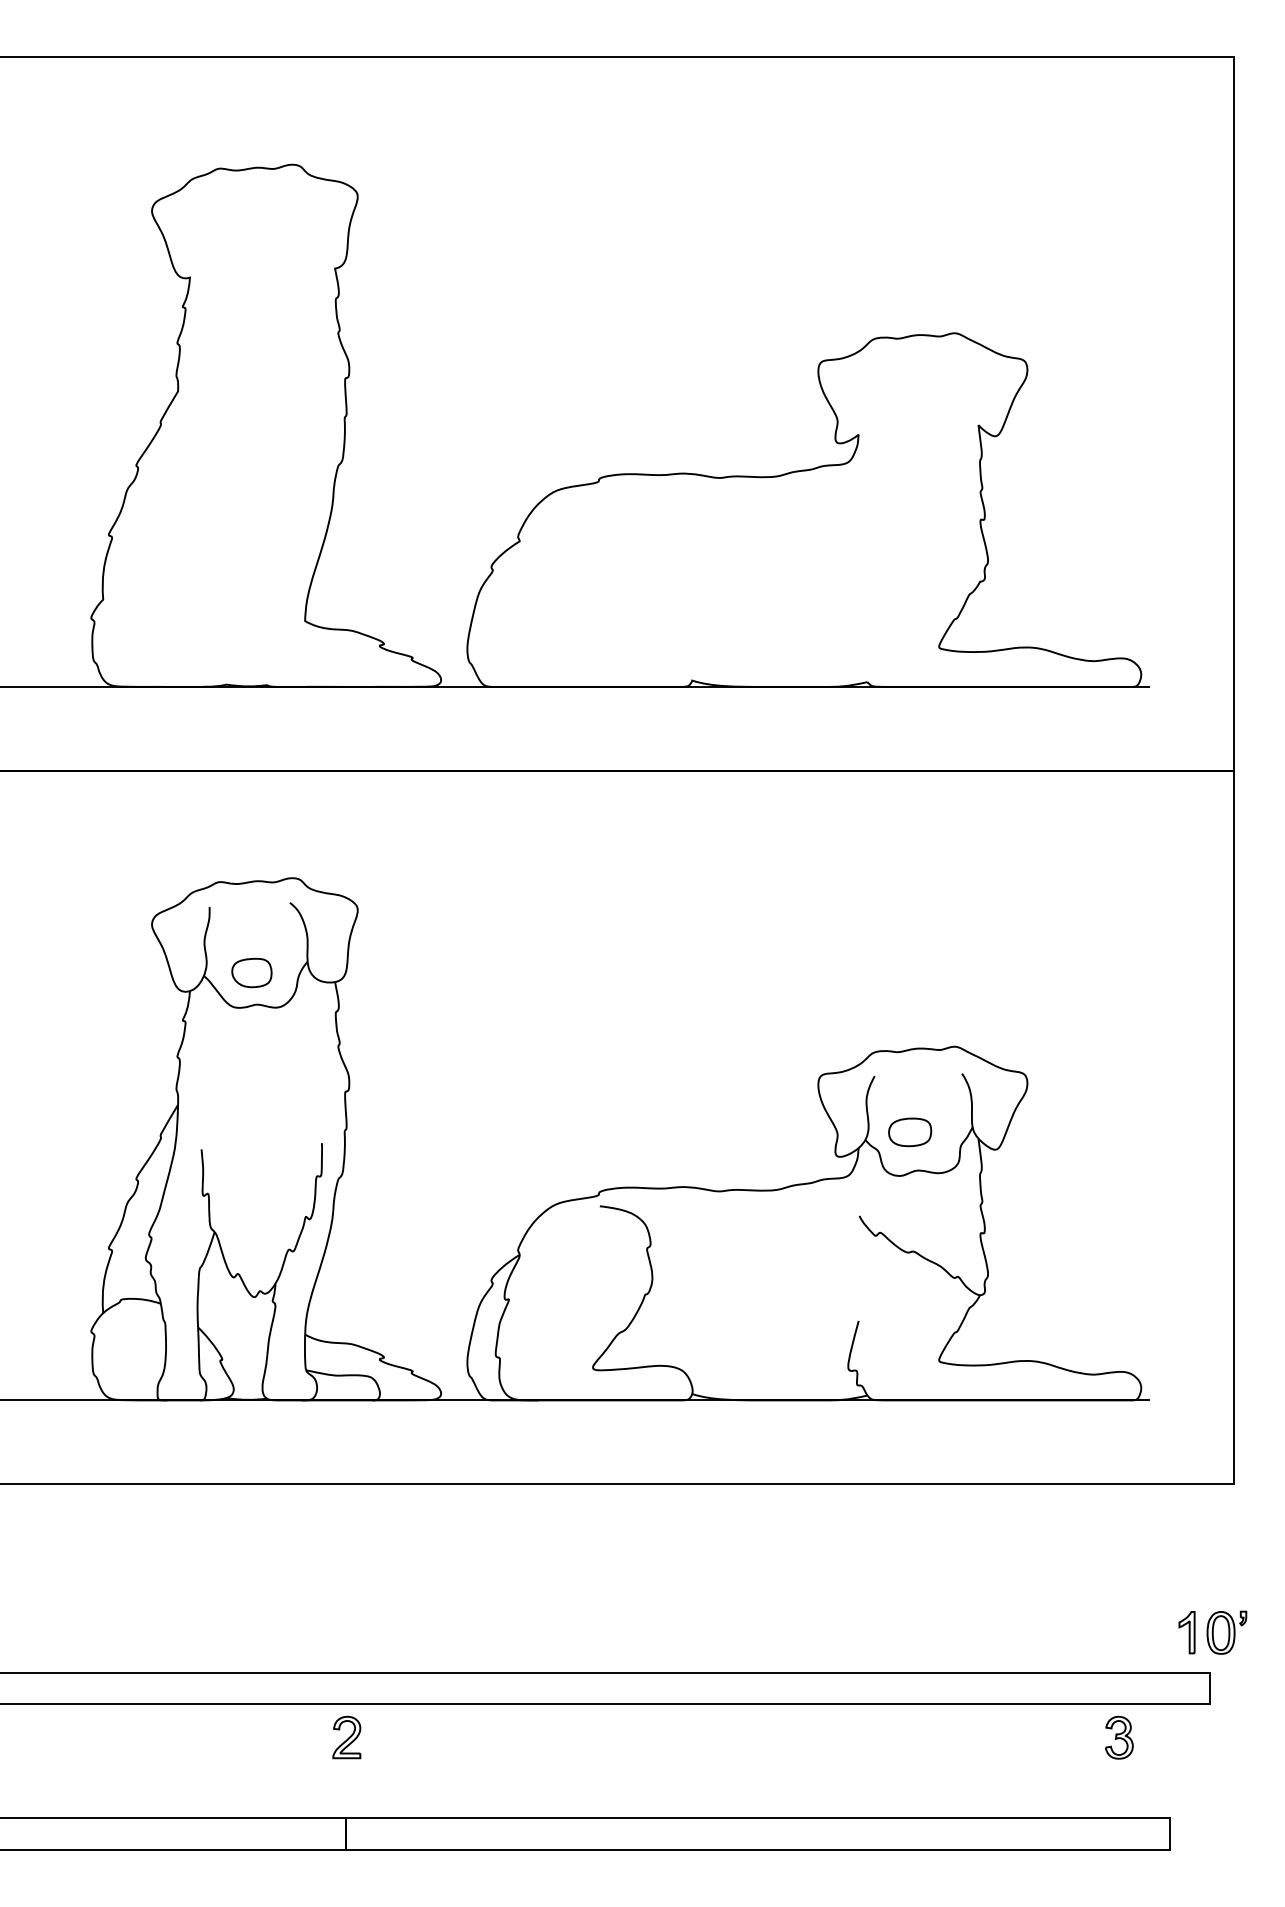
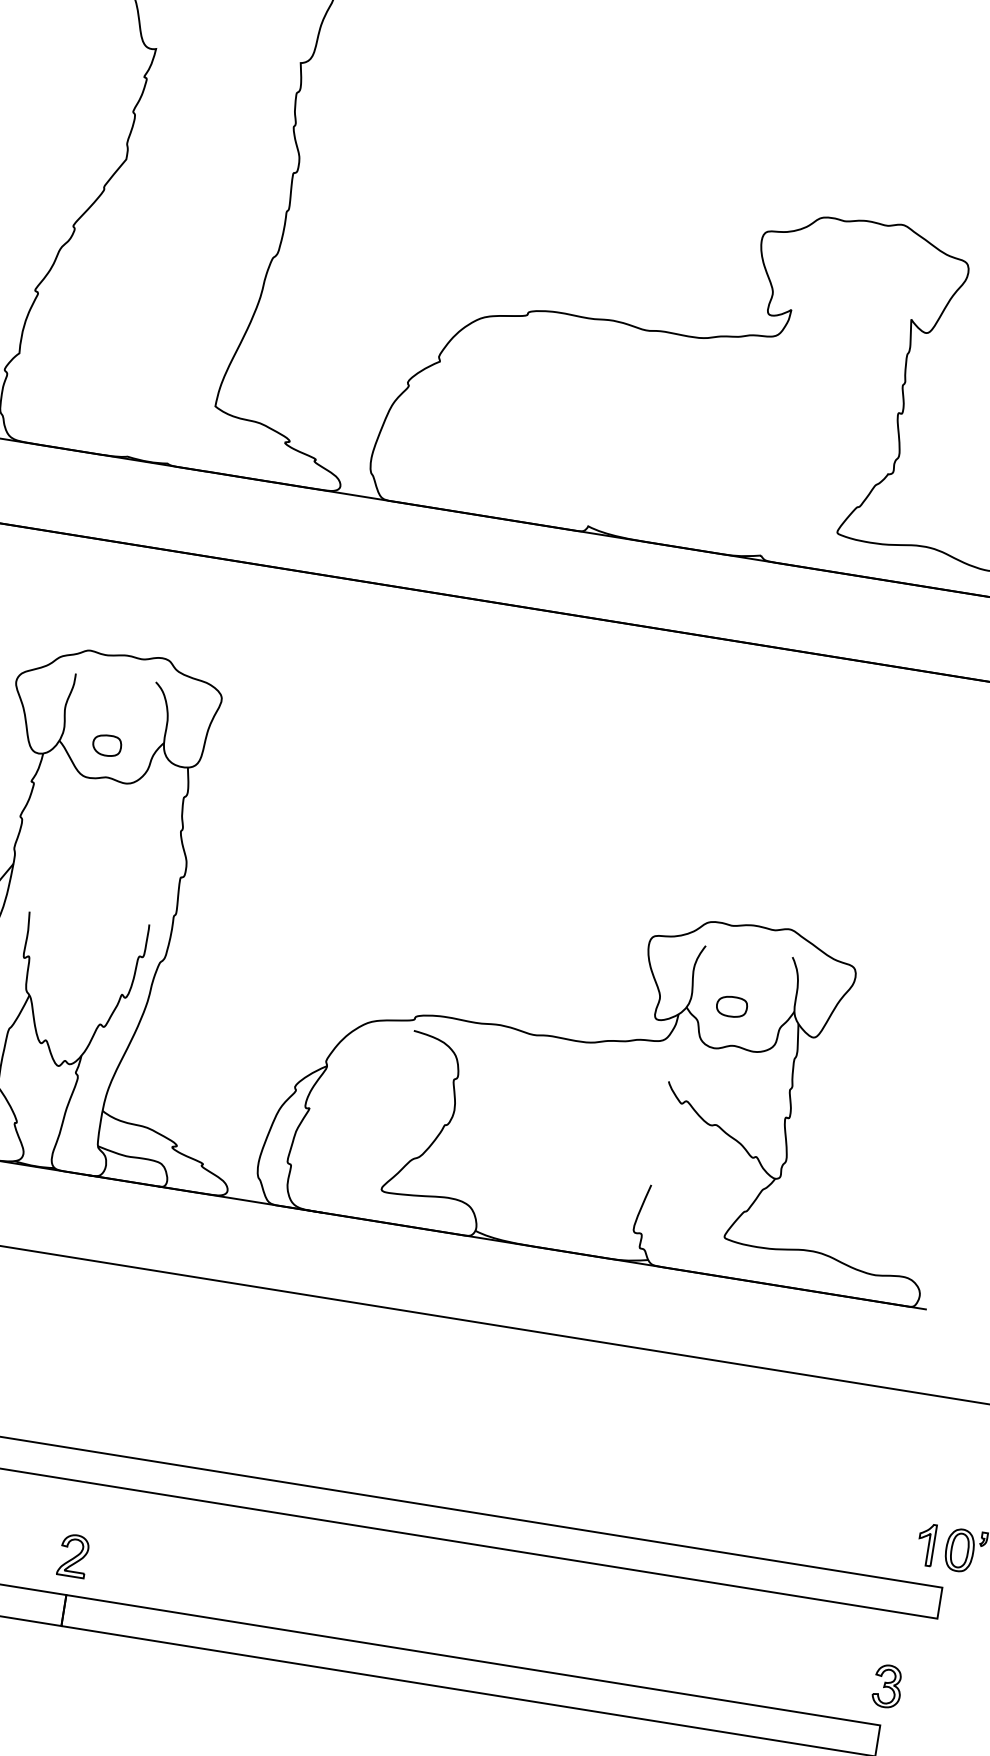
part: (251, 973) -> (106, 745), size x0.71
part: (909, 1131) -> (731, 1005), size x0.71
part: (346, 1737) -> (73, 1555), moved
part: (1119, 1737) -> (887, 1686), moved

